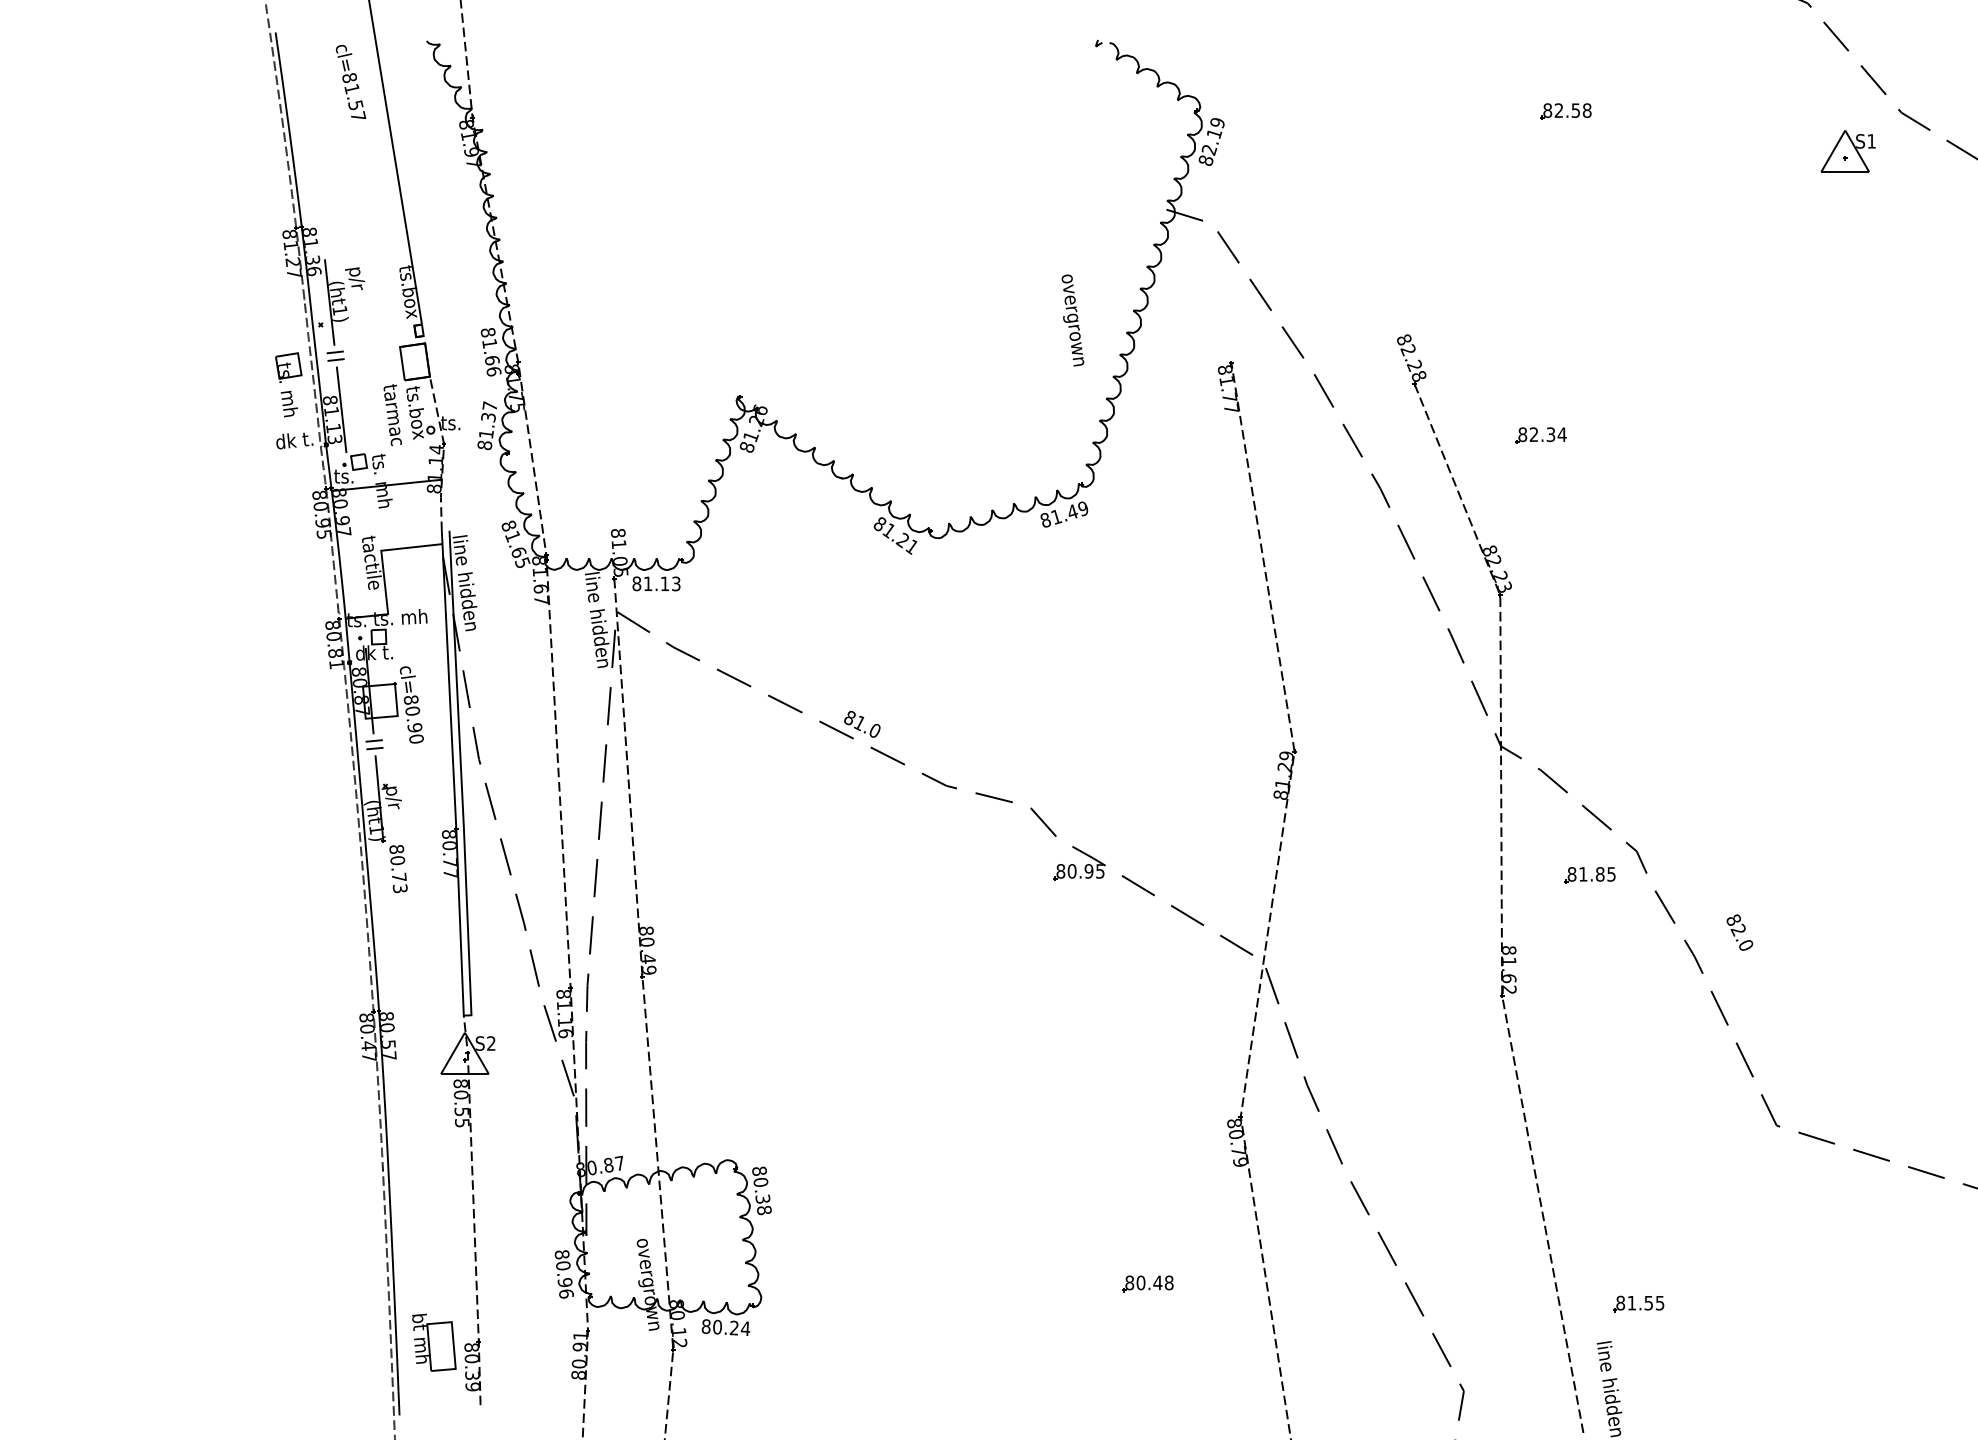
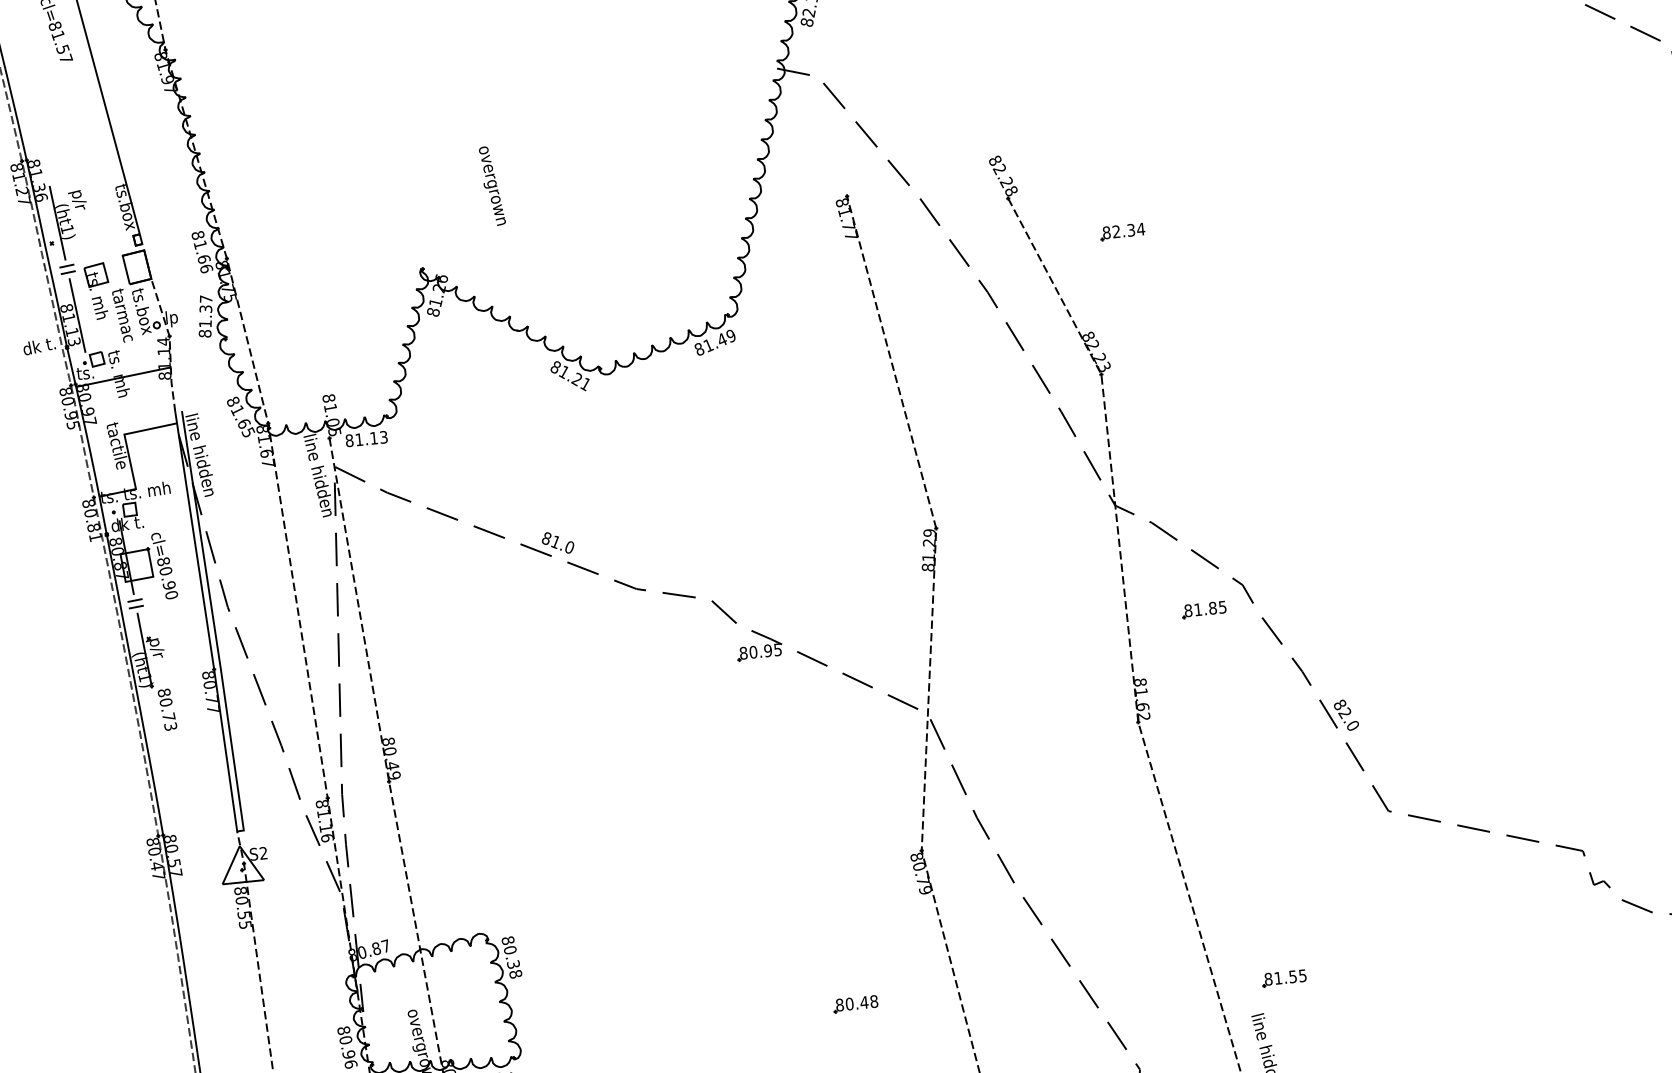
text: (1072, 320) -> (492, 186), moved
part: (288, 384) -> (97, 291), moved
text: (450, 424) -> (173, 318), ts. -> lp
text: (1739, 932) -> (1346, 715), moved

